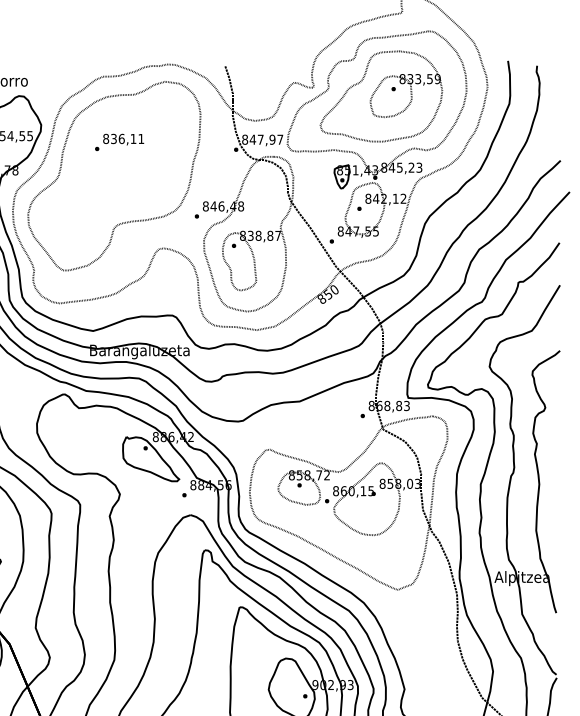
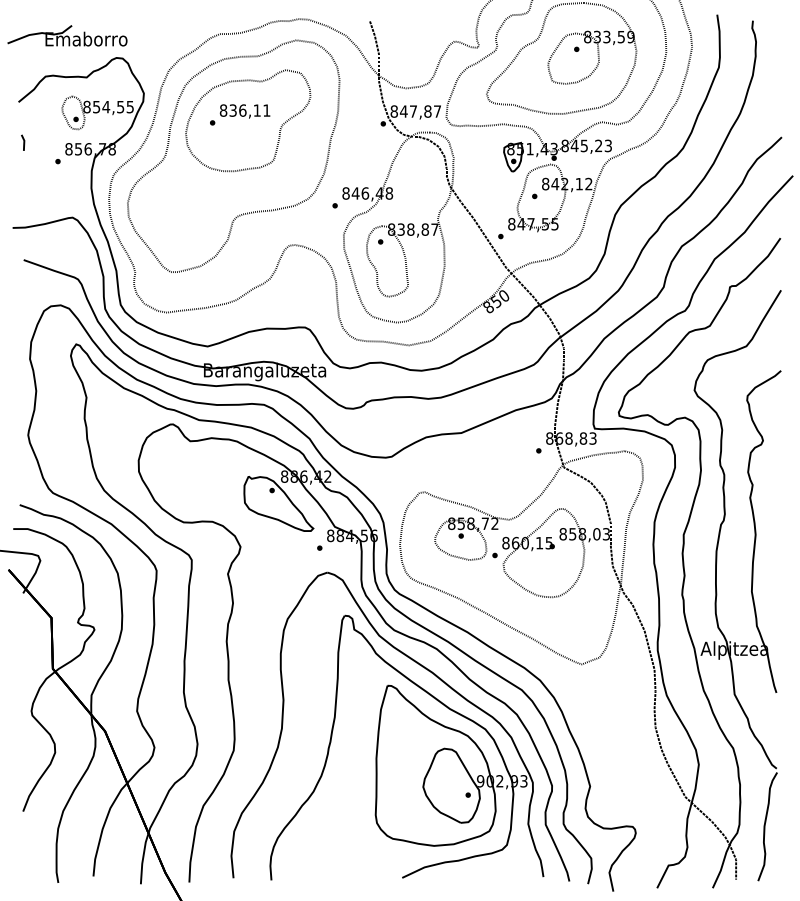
text: (272, 139) -> (427, 111), 847,97 -> 847,87
part: (152, 151) -> (280, 126), added

